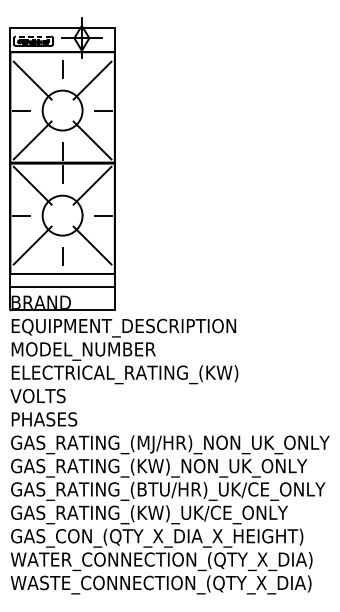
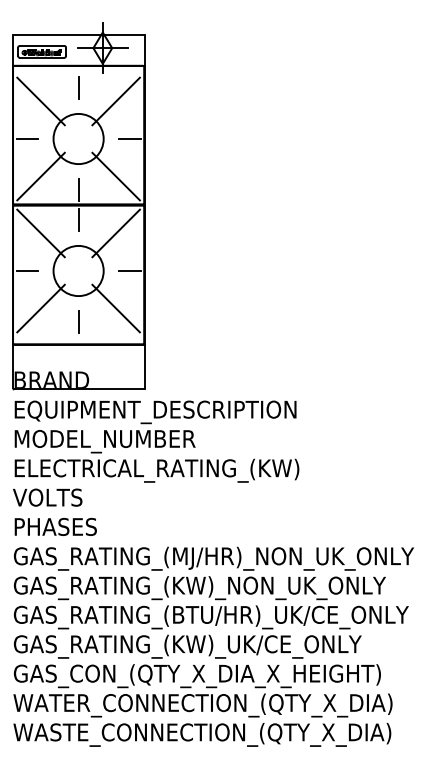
line: (33, 36) -> (41, 45), dashed -> solid
line: (62, 287) -> (78, 345), moved

